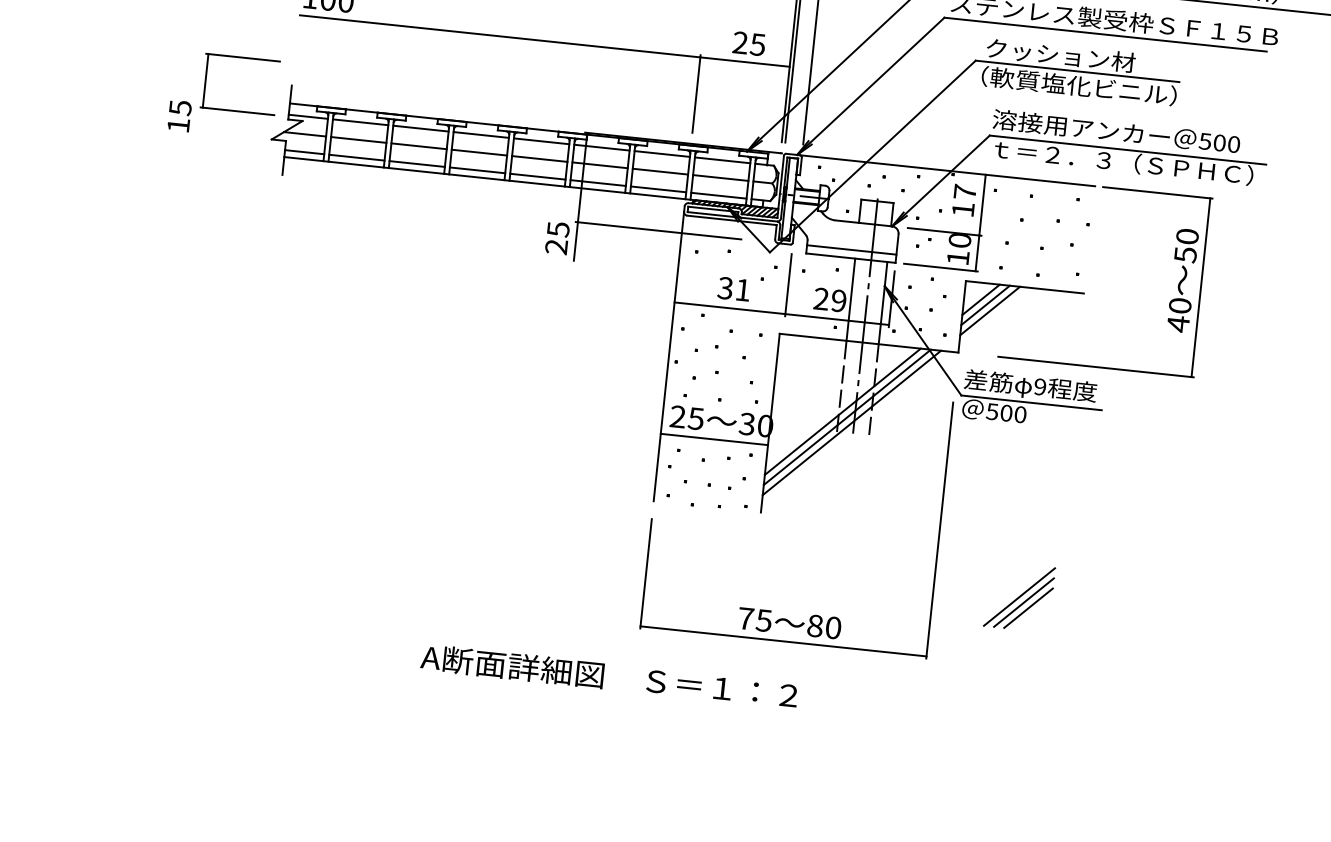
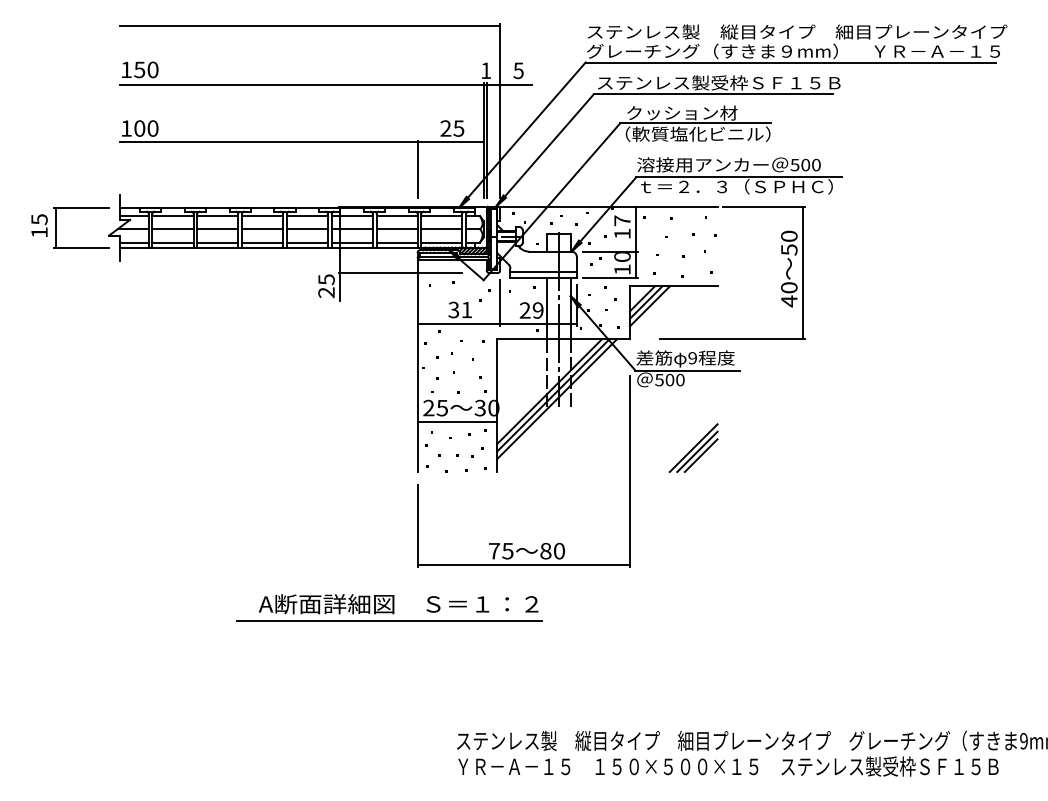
part: (242, 58) -> (81, 208), moved
part: (1019, 597) -> (693, 448), moved
line: (594, 698) -> (389, 621), added

